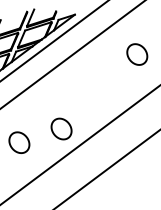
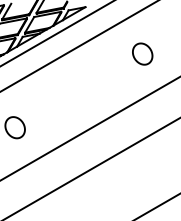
part: (61, 128) -> (58, 118), removed

